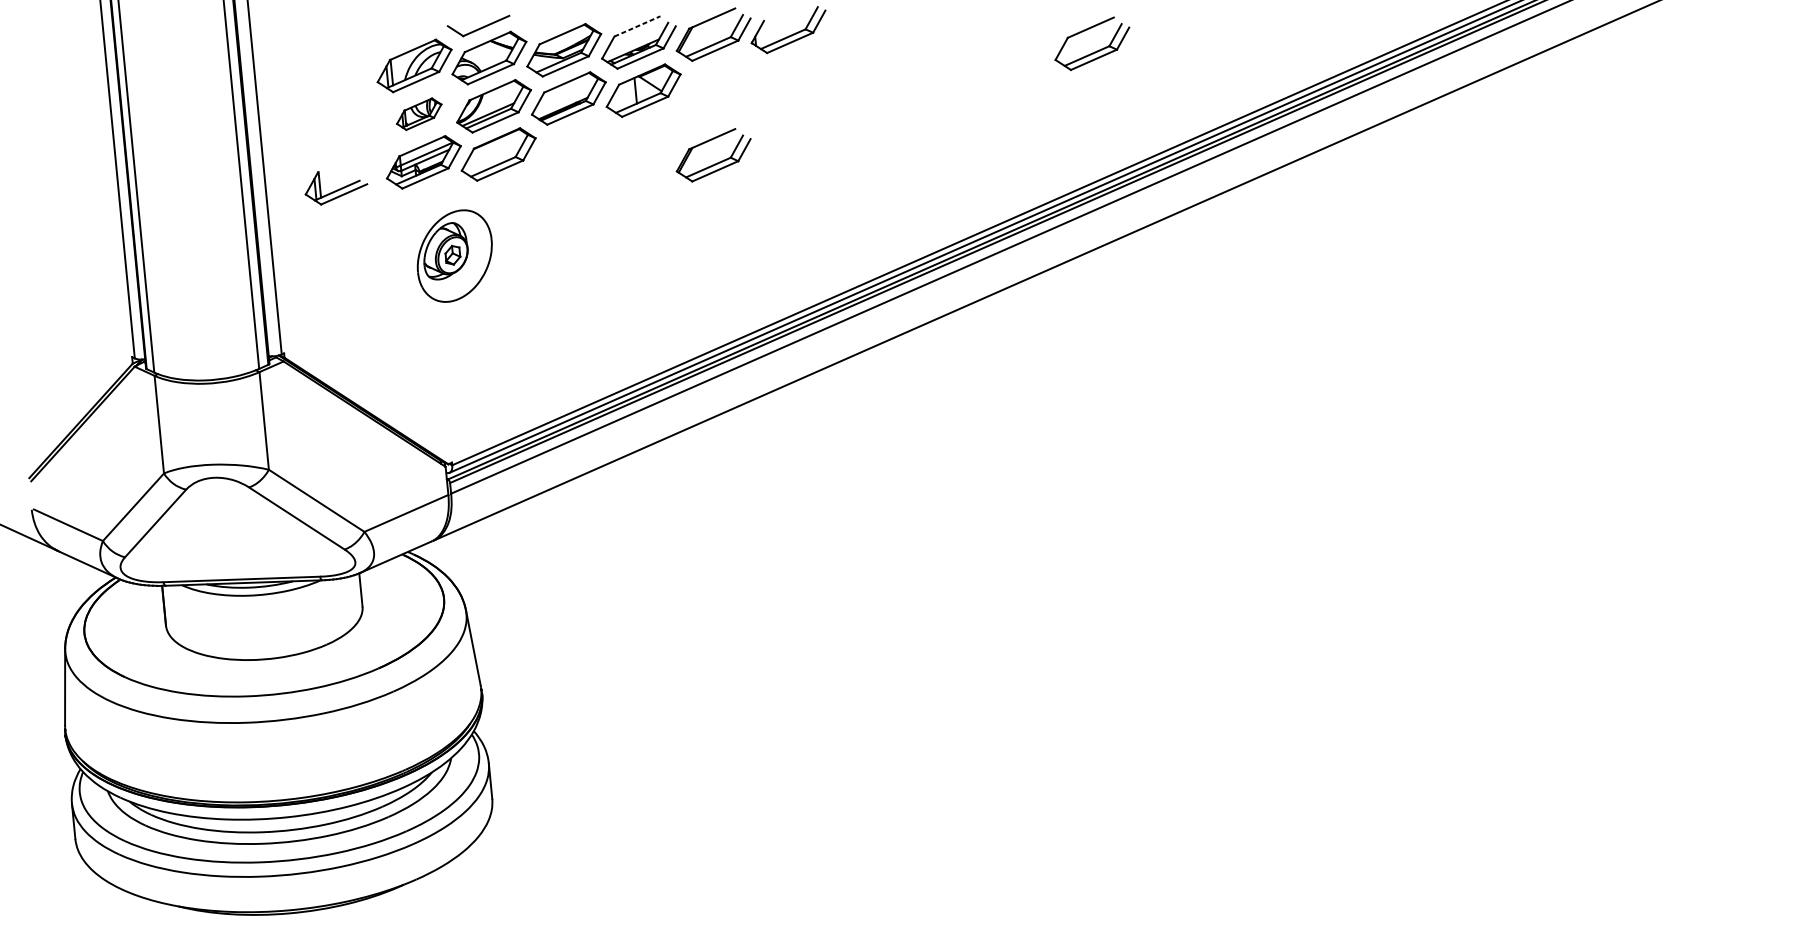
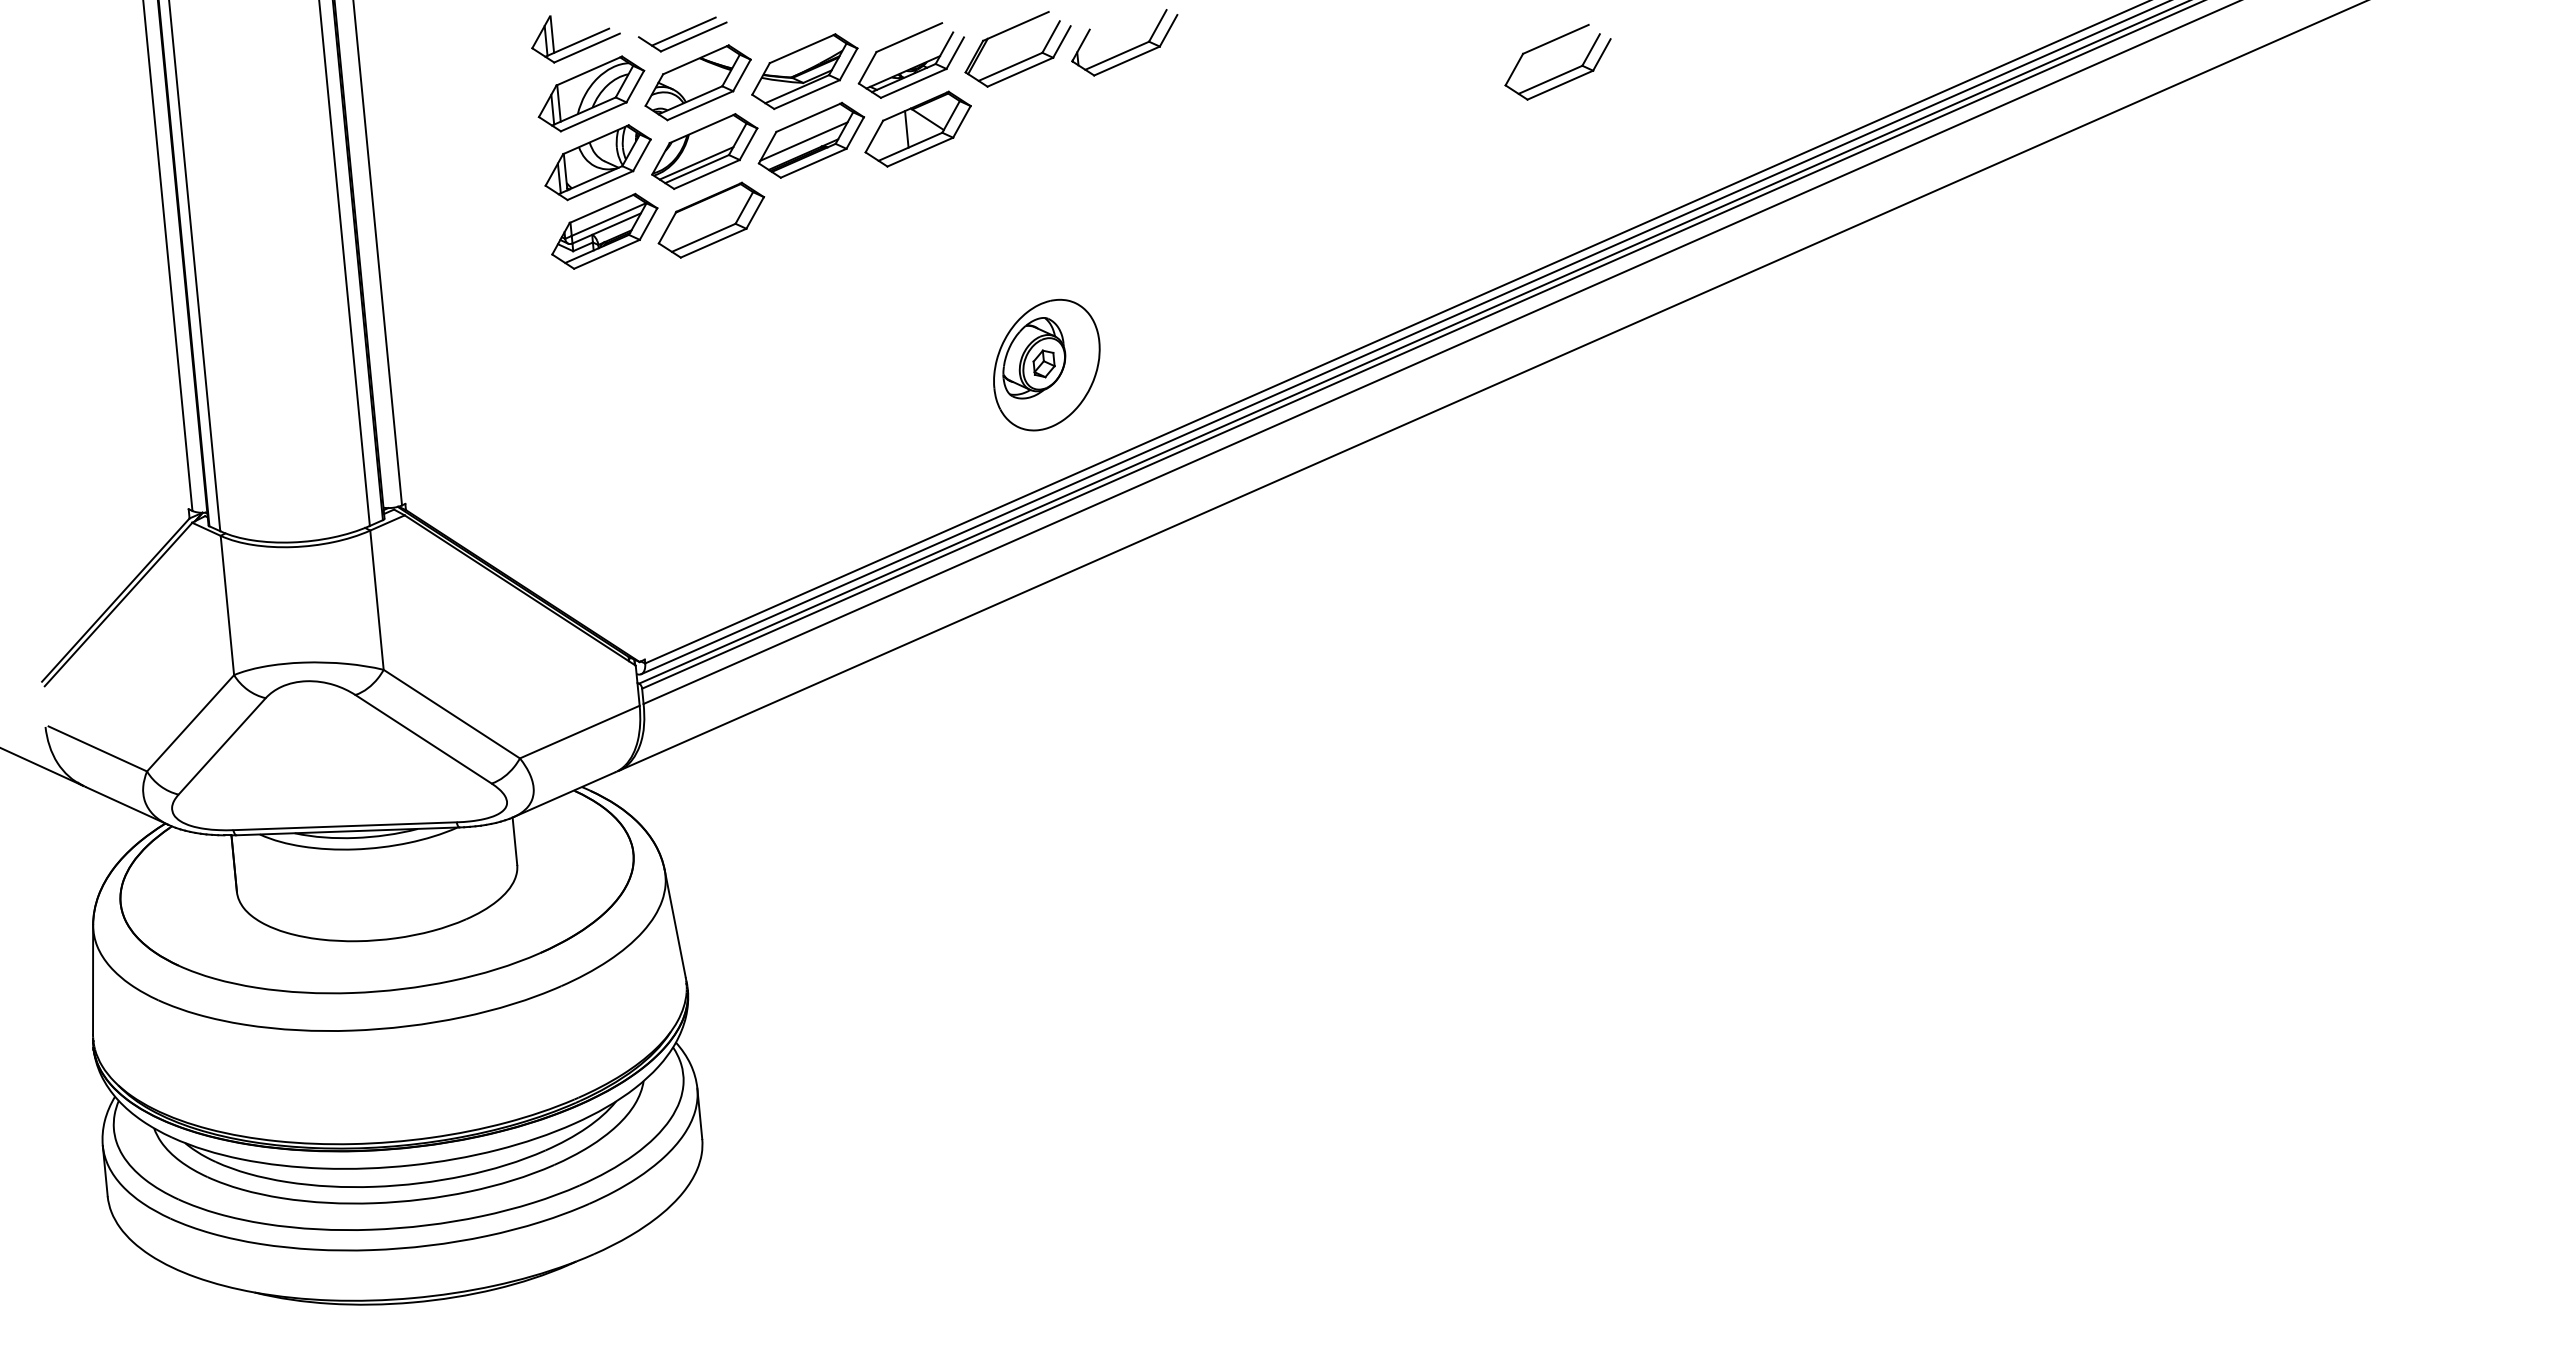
line: (479, 22) -> (683, 31), added
line: (637, 26) -> (909, 37), dashed -> solid
line: (563, 99) -> (803, 141), added
part: (418, 114) -> (597, 162), size x1.67
part: (716, 163) -> (1022, 232), removed
part: (336, 188) -> (575, 39), moved
part: (454, 255) -> (1046, 364), moved

